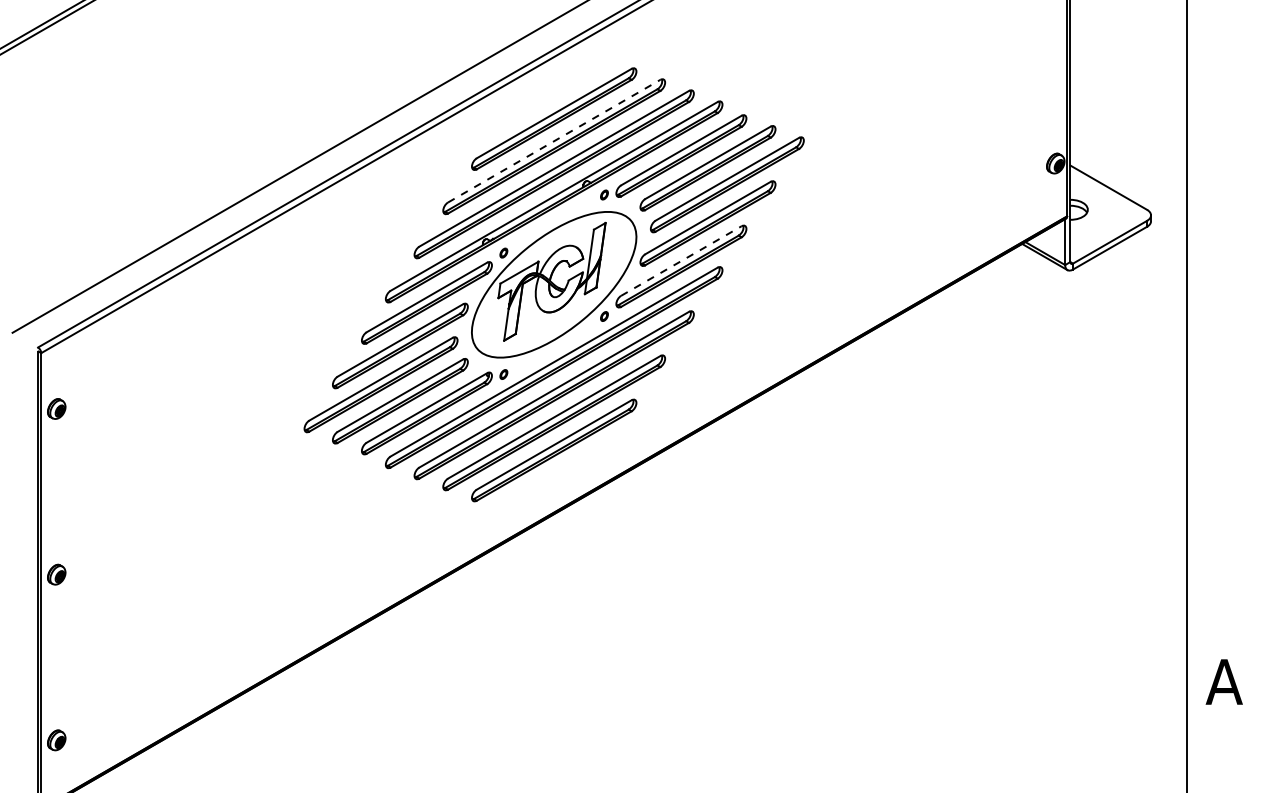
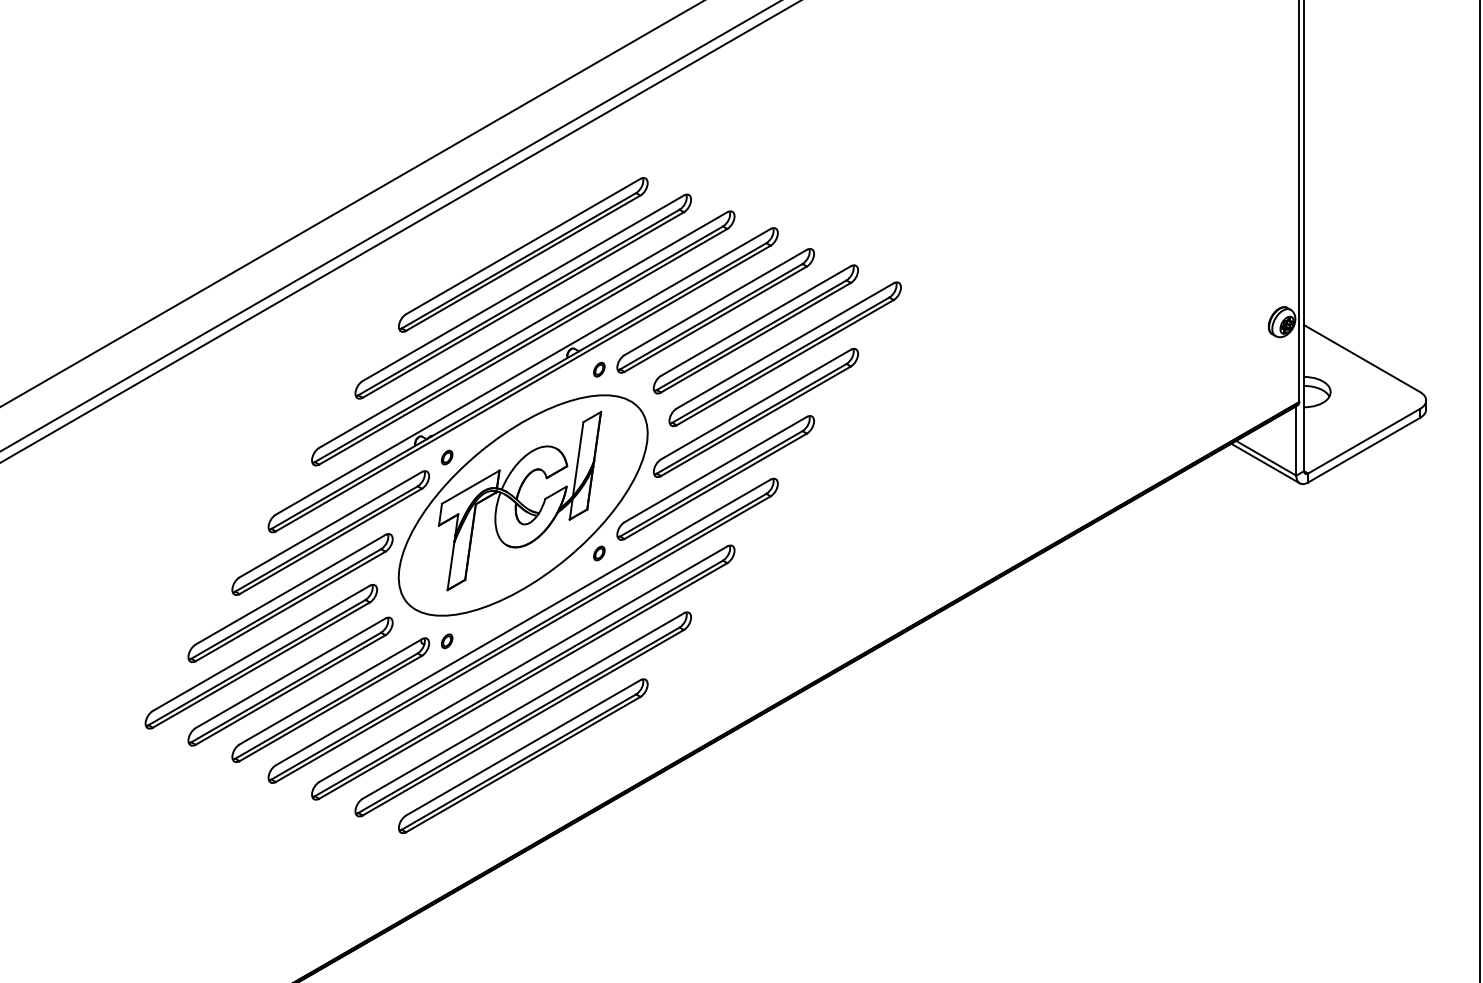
line: (554, 141) -> (523, 288), dashed -> solid
line: (681, 261) -> (715, 470), dashed -> solid

